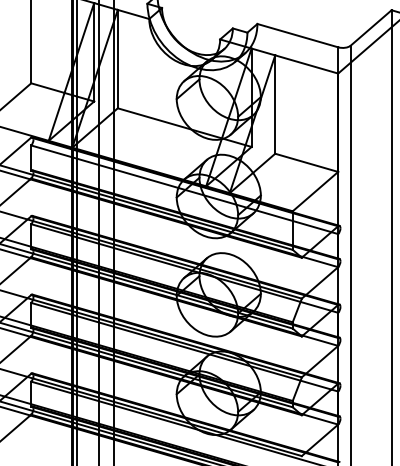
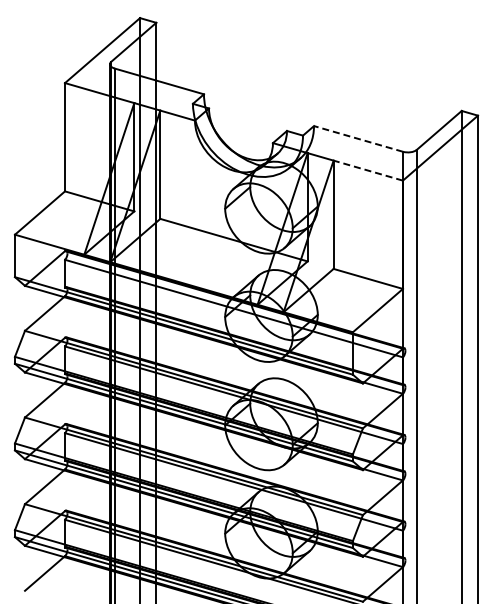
line: (297, 35) -> (358, 138), solid -> dashed
line: (306, 64) -> (367, 170), solid -> dashed

